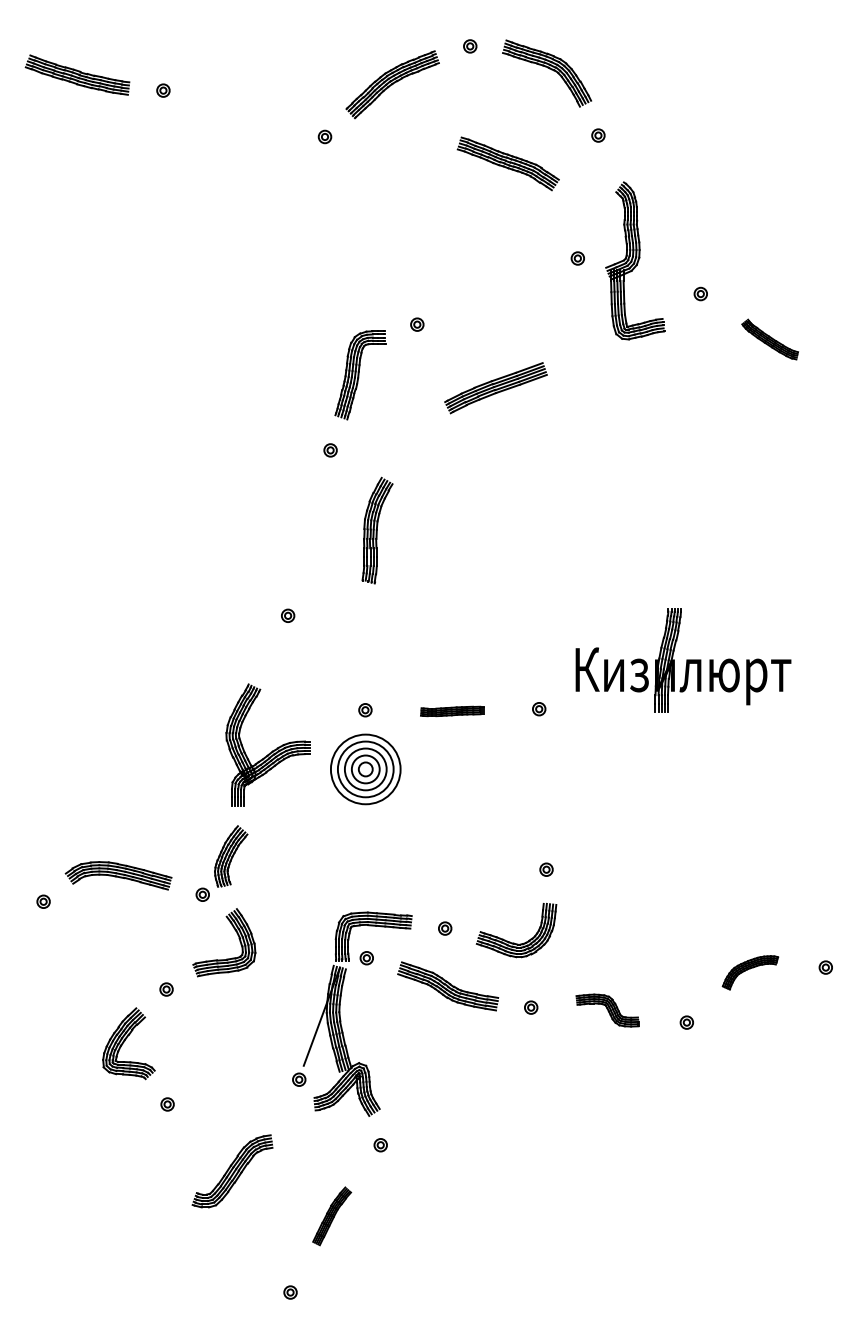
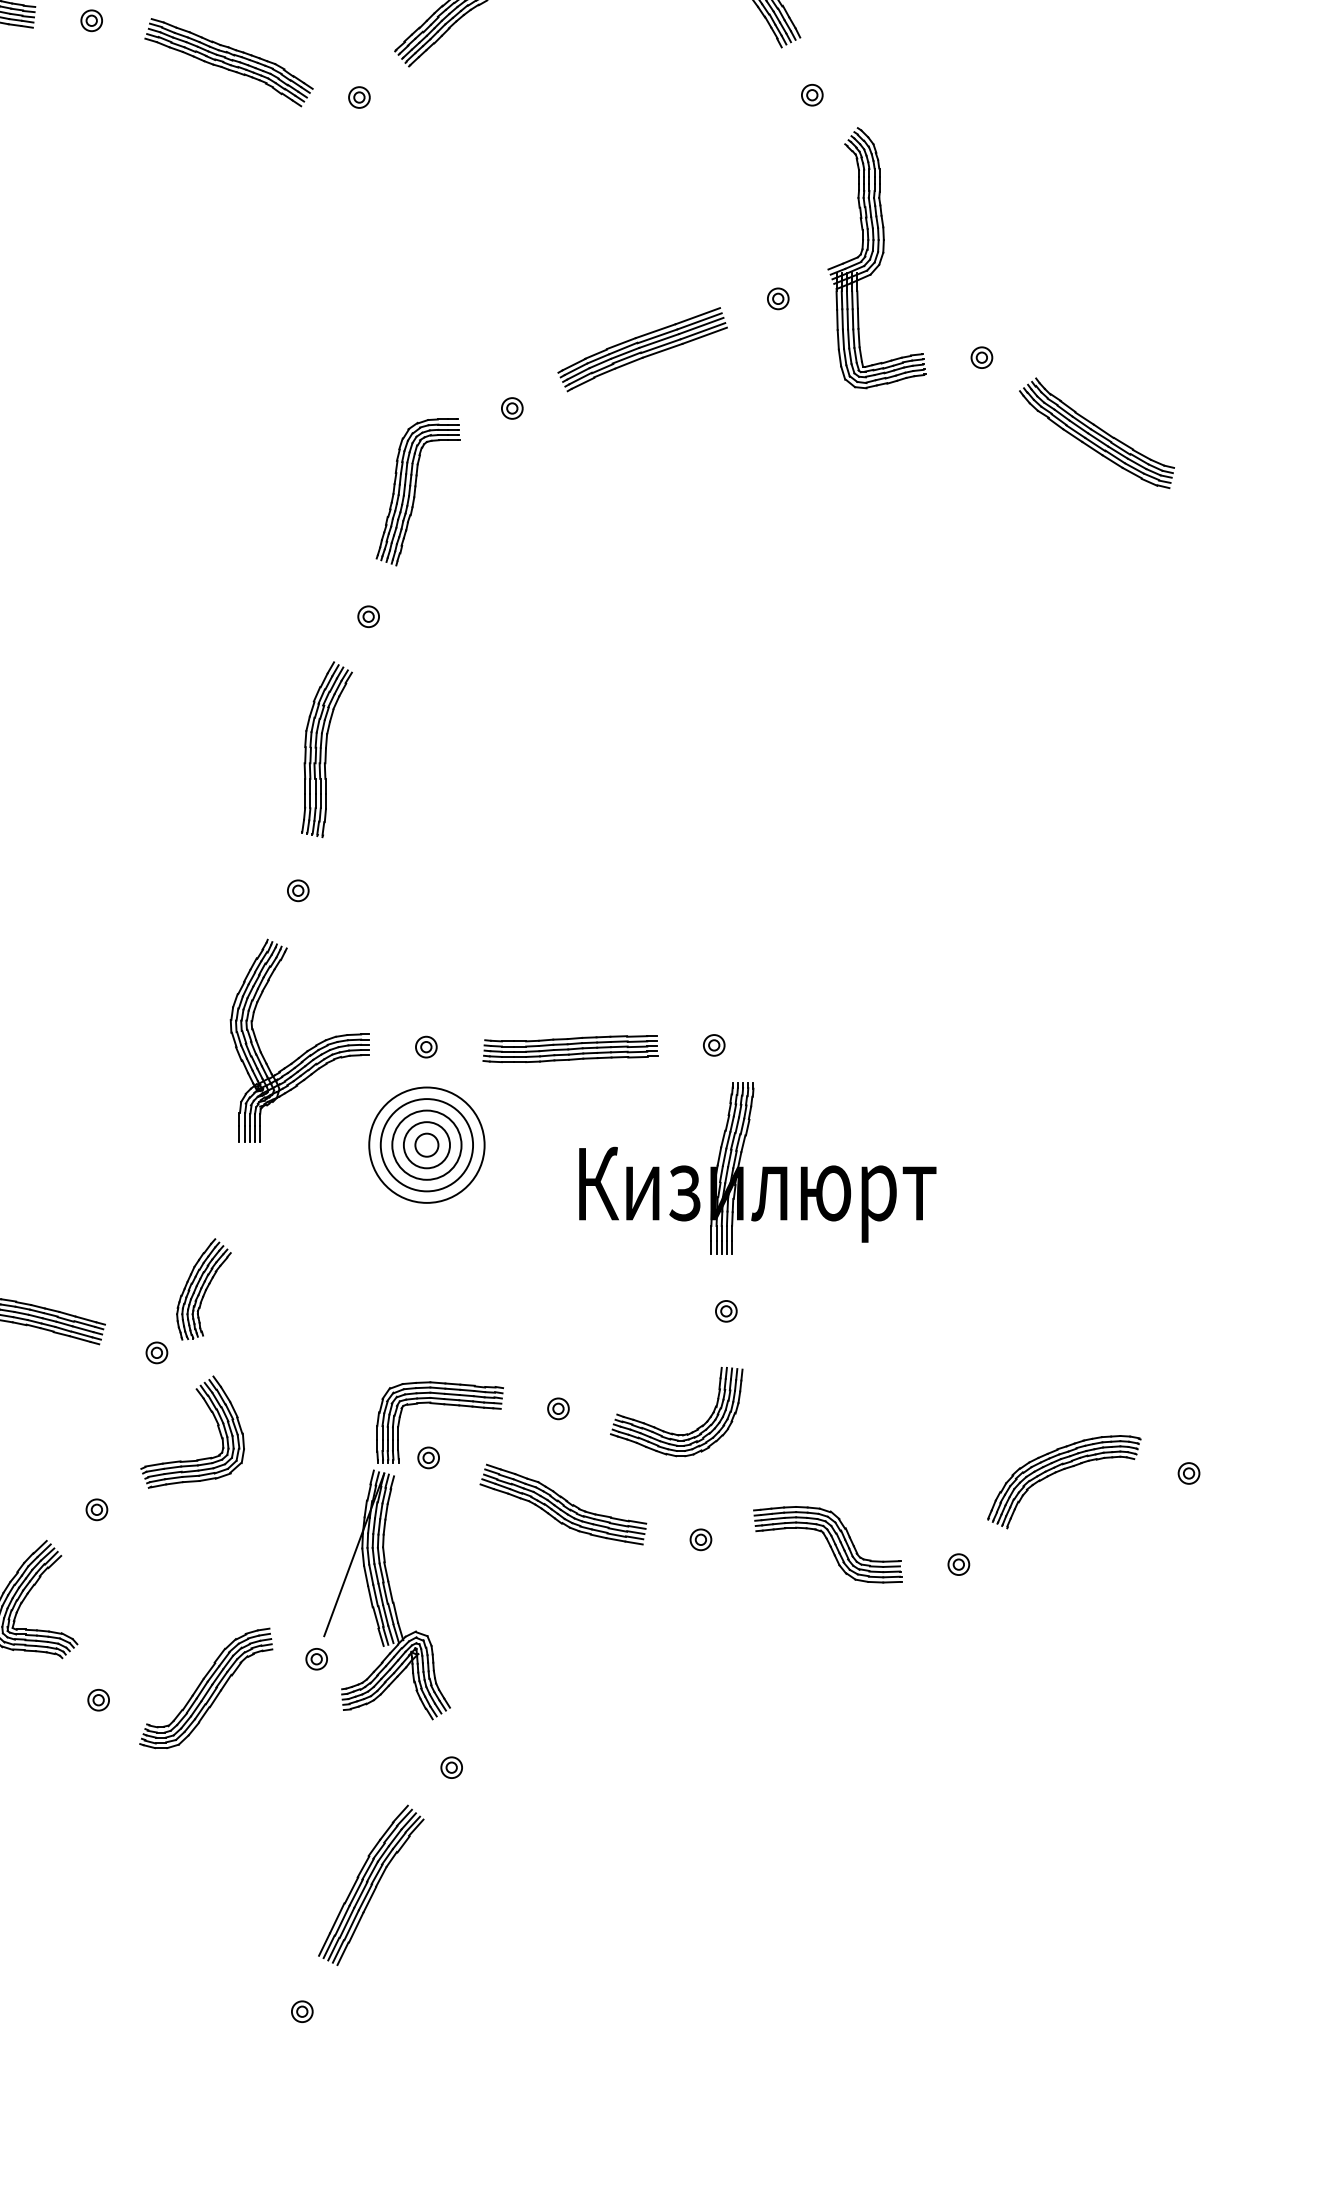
part: (507, 163) -> (227, 61), moved
part: (635, 260) -> (877, 257), moved
part: (769, 339) -> (1095, 433), size x1.67
part: (495, 388) -> (641, 350), moved
part: (377, 530) -> (327, 749), moved
part: (683, 660) -> (757, 1168), moved
part: (452, 711) -> (570, 1049), size x1.67
part: (272, 750) -> (307, 1049), moved
part: (750, 972) -> (1064, 1481), size x1.67
part: (607, 1010) -> (827, 1544), size x1.43
part: (232, 1171) -> (206, 1688), moved
part: (331, 1216) -> (370, 1885), size x1.67

